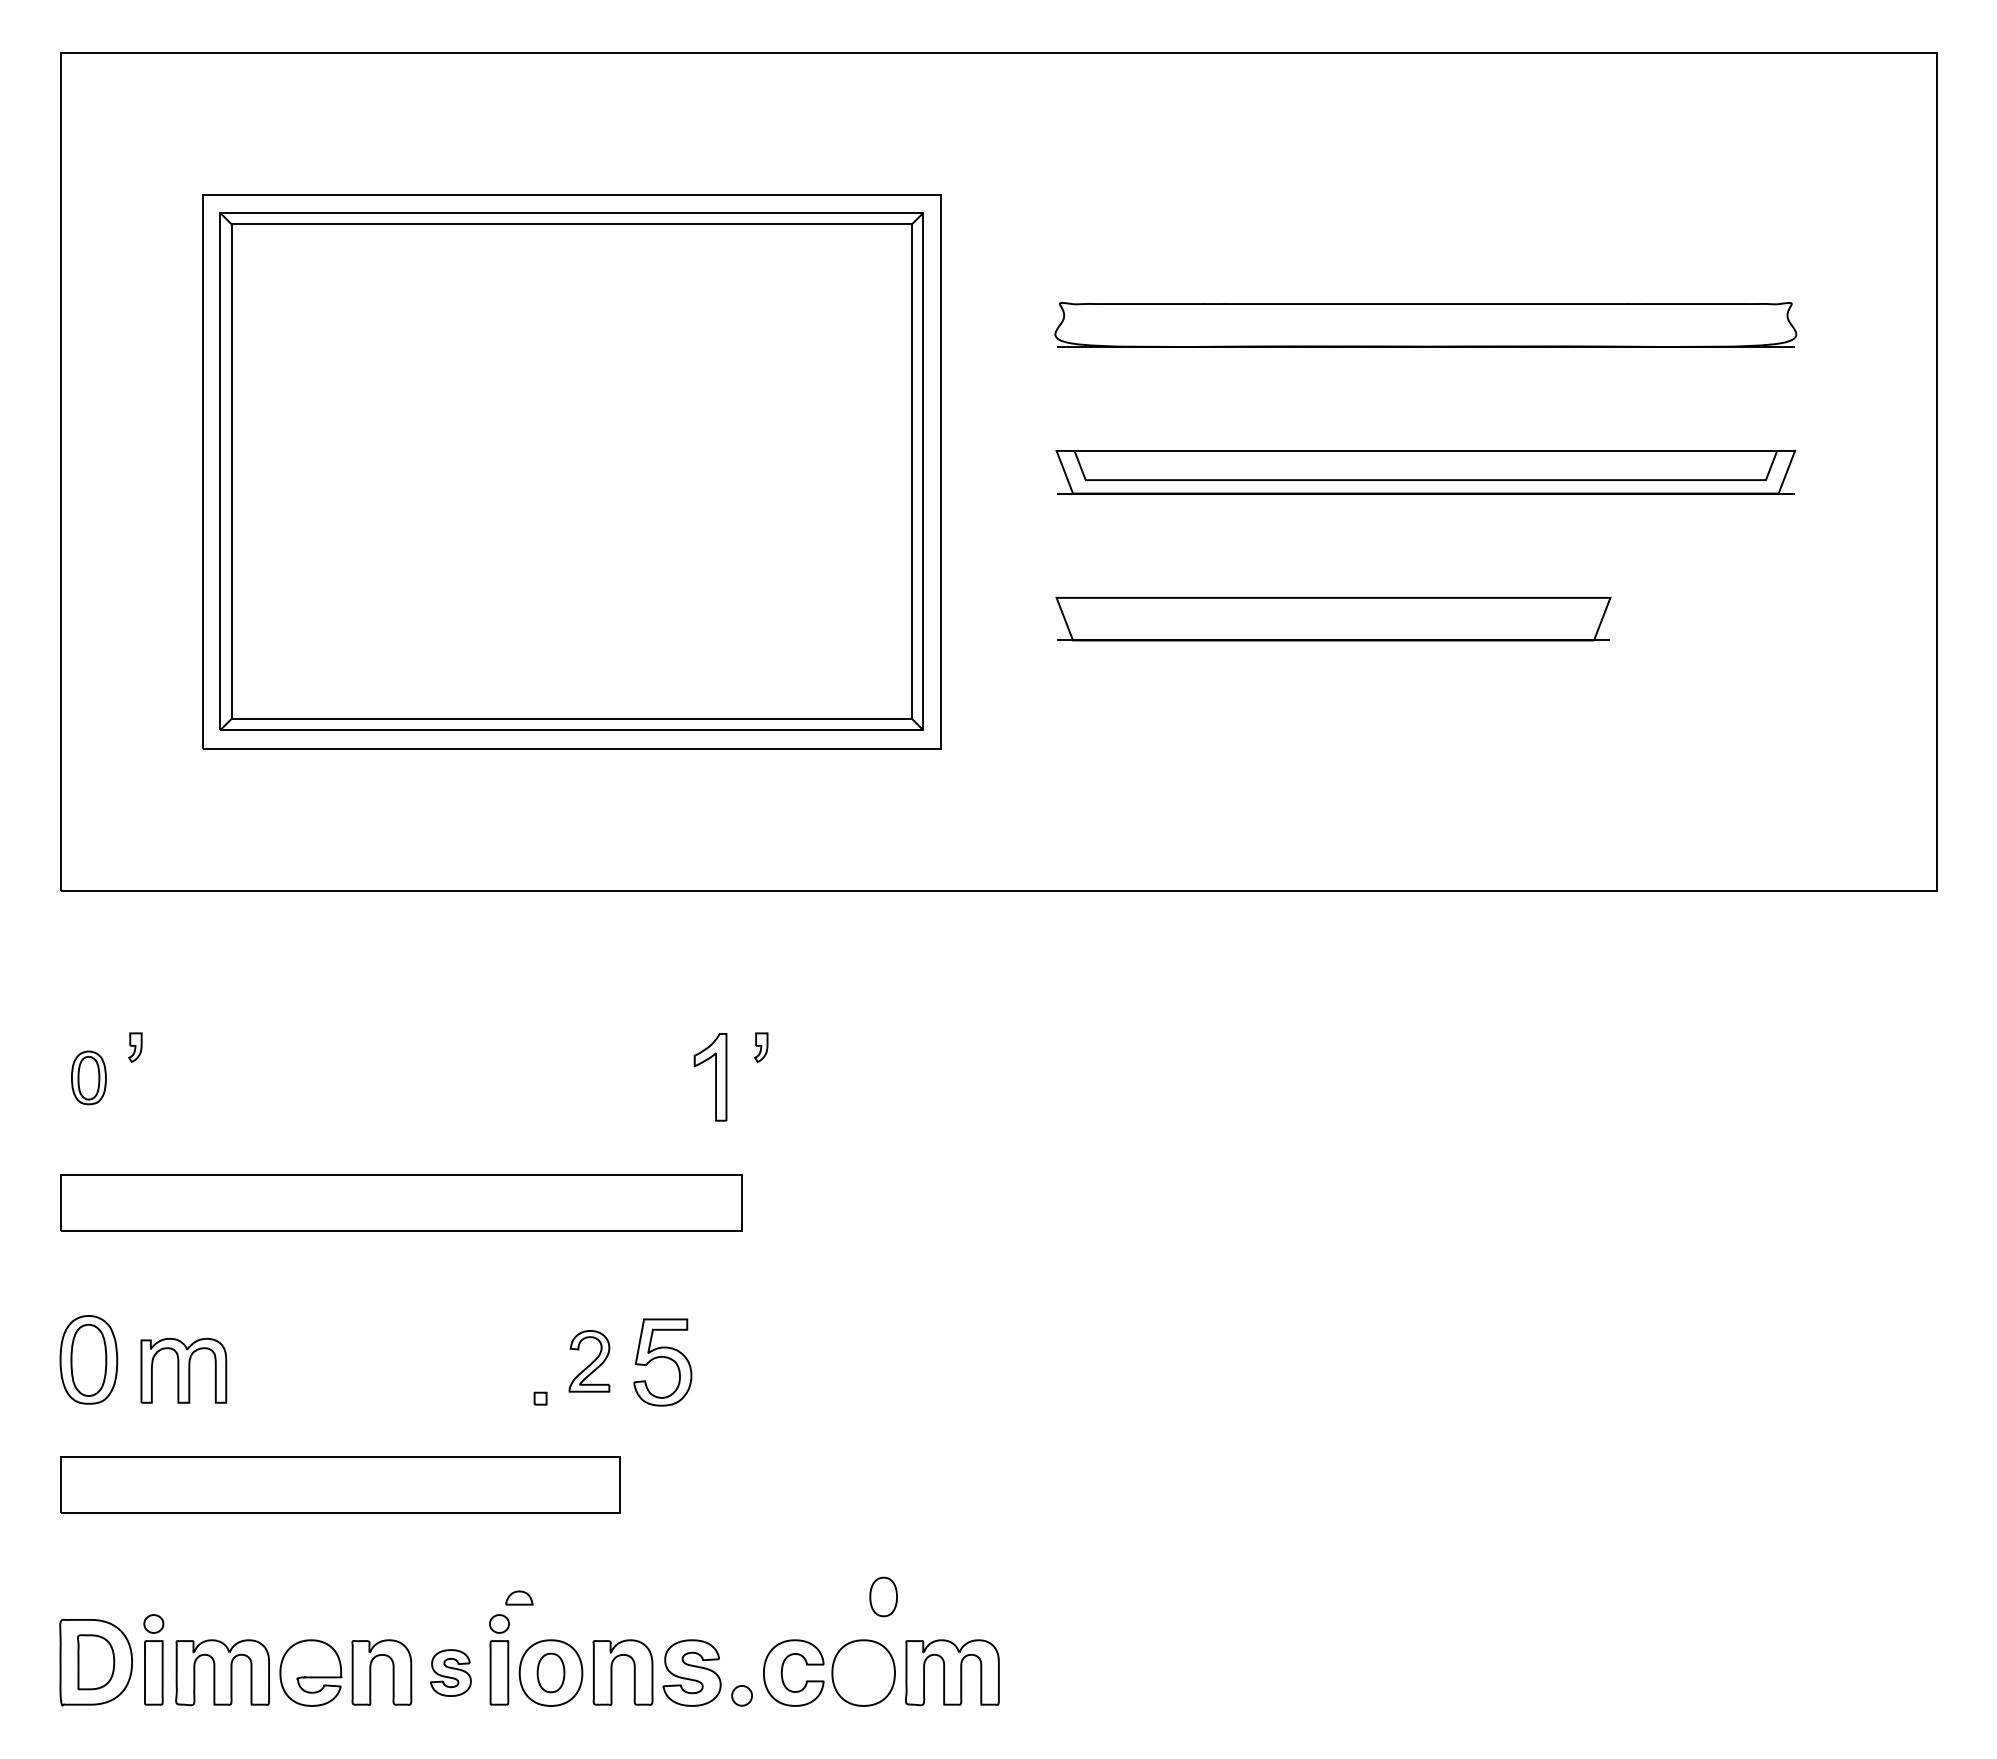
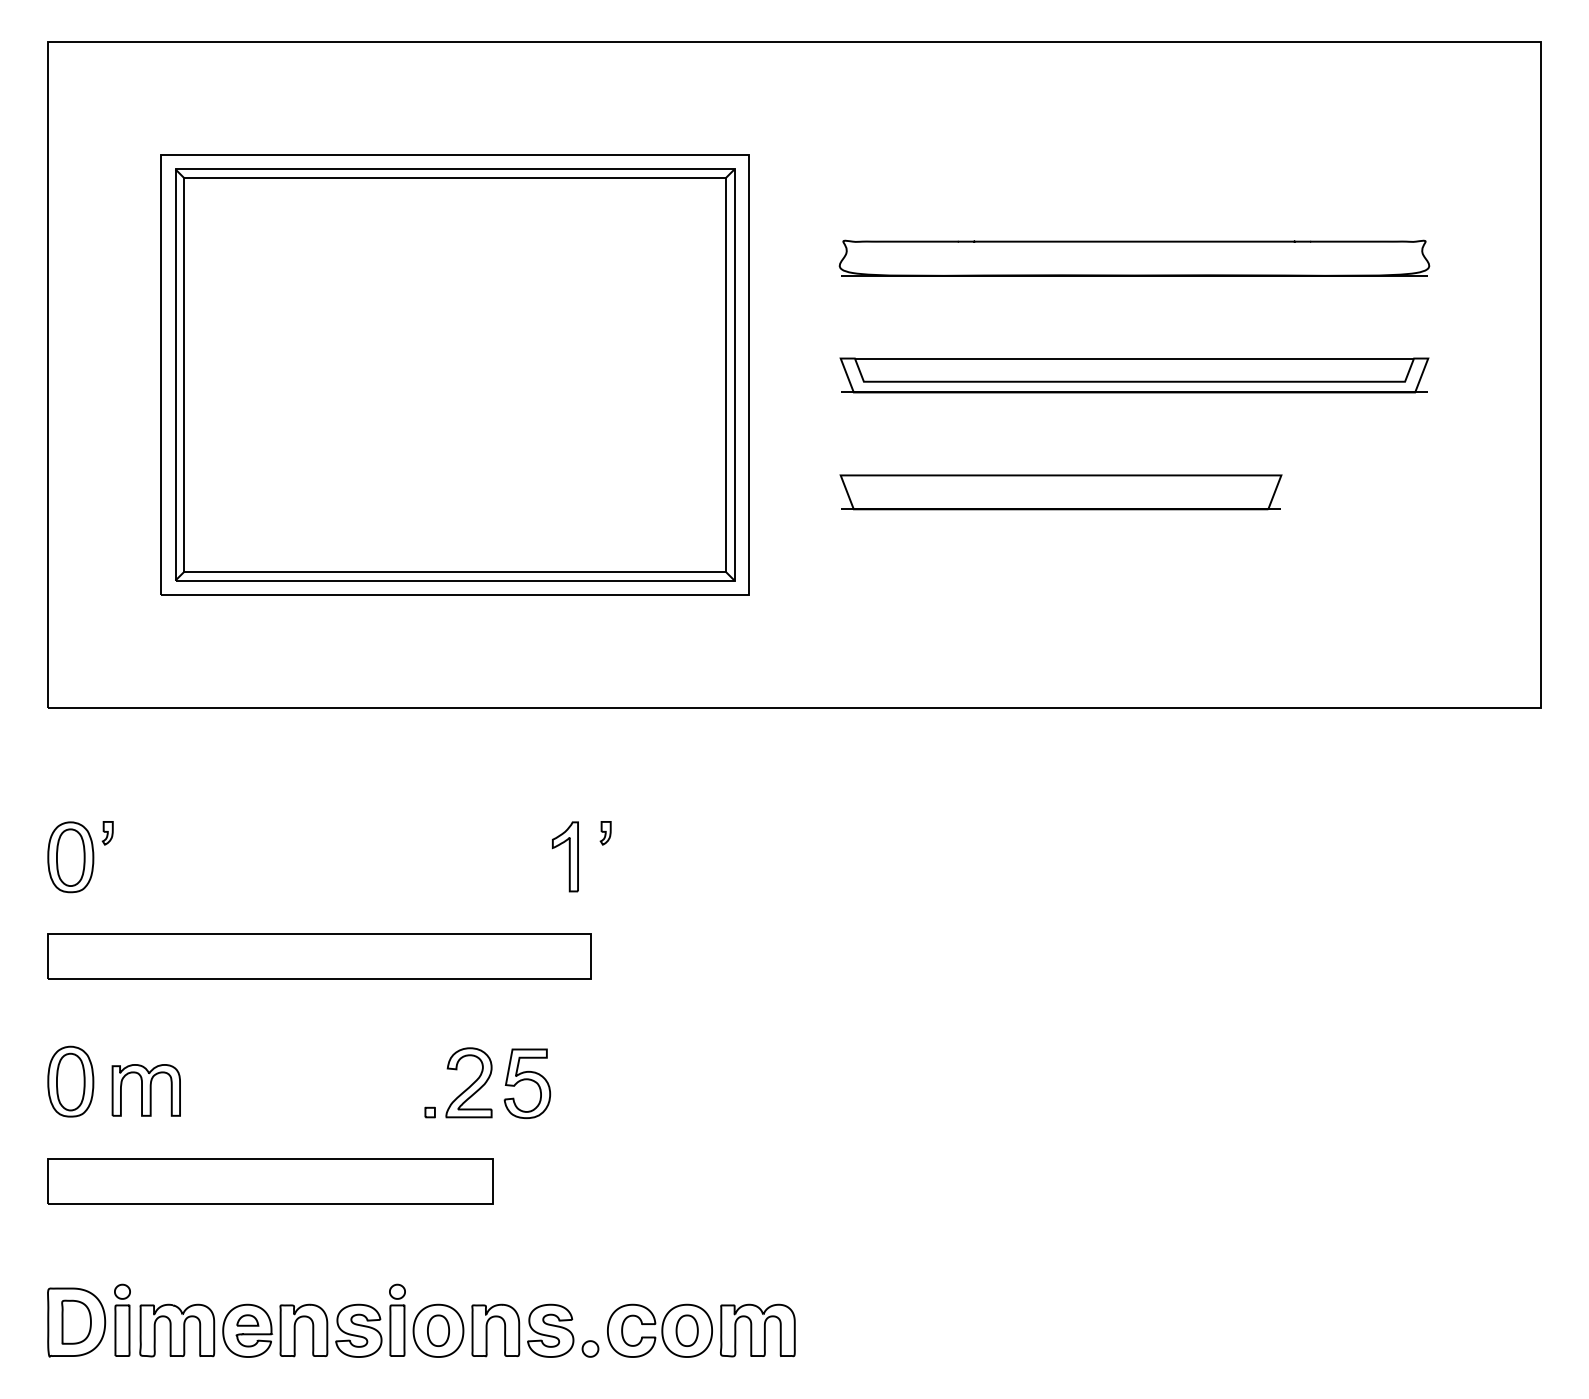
part: (88, 1077) -> (70, 857), size x1.67
part: (589, 1361) -> (469, 1082), size x1.43
part: (883, 1596) -> (687, 1330), moved
part: (519, 1597) -> (247, 1320), moved
part: (450, 1672) -> (358, 1330), size x1.43

